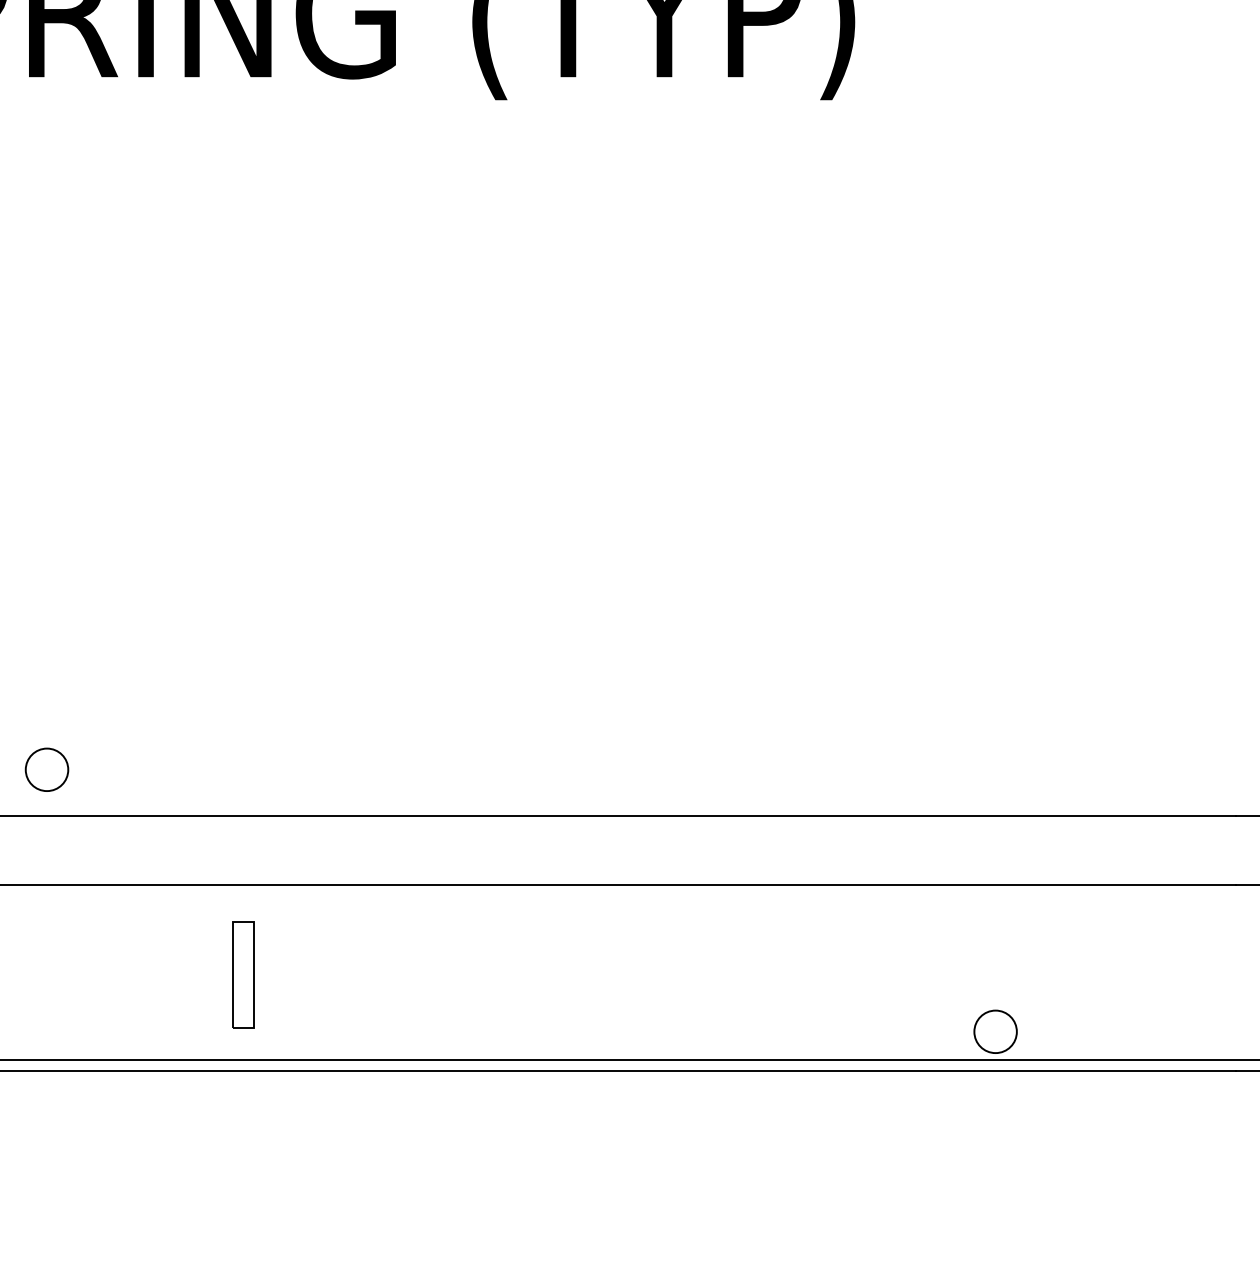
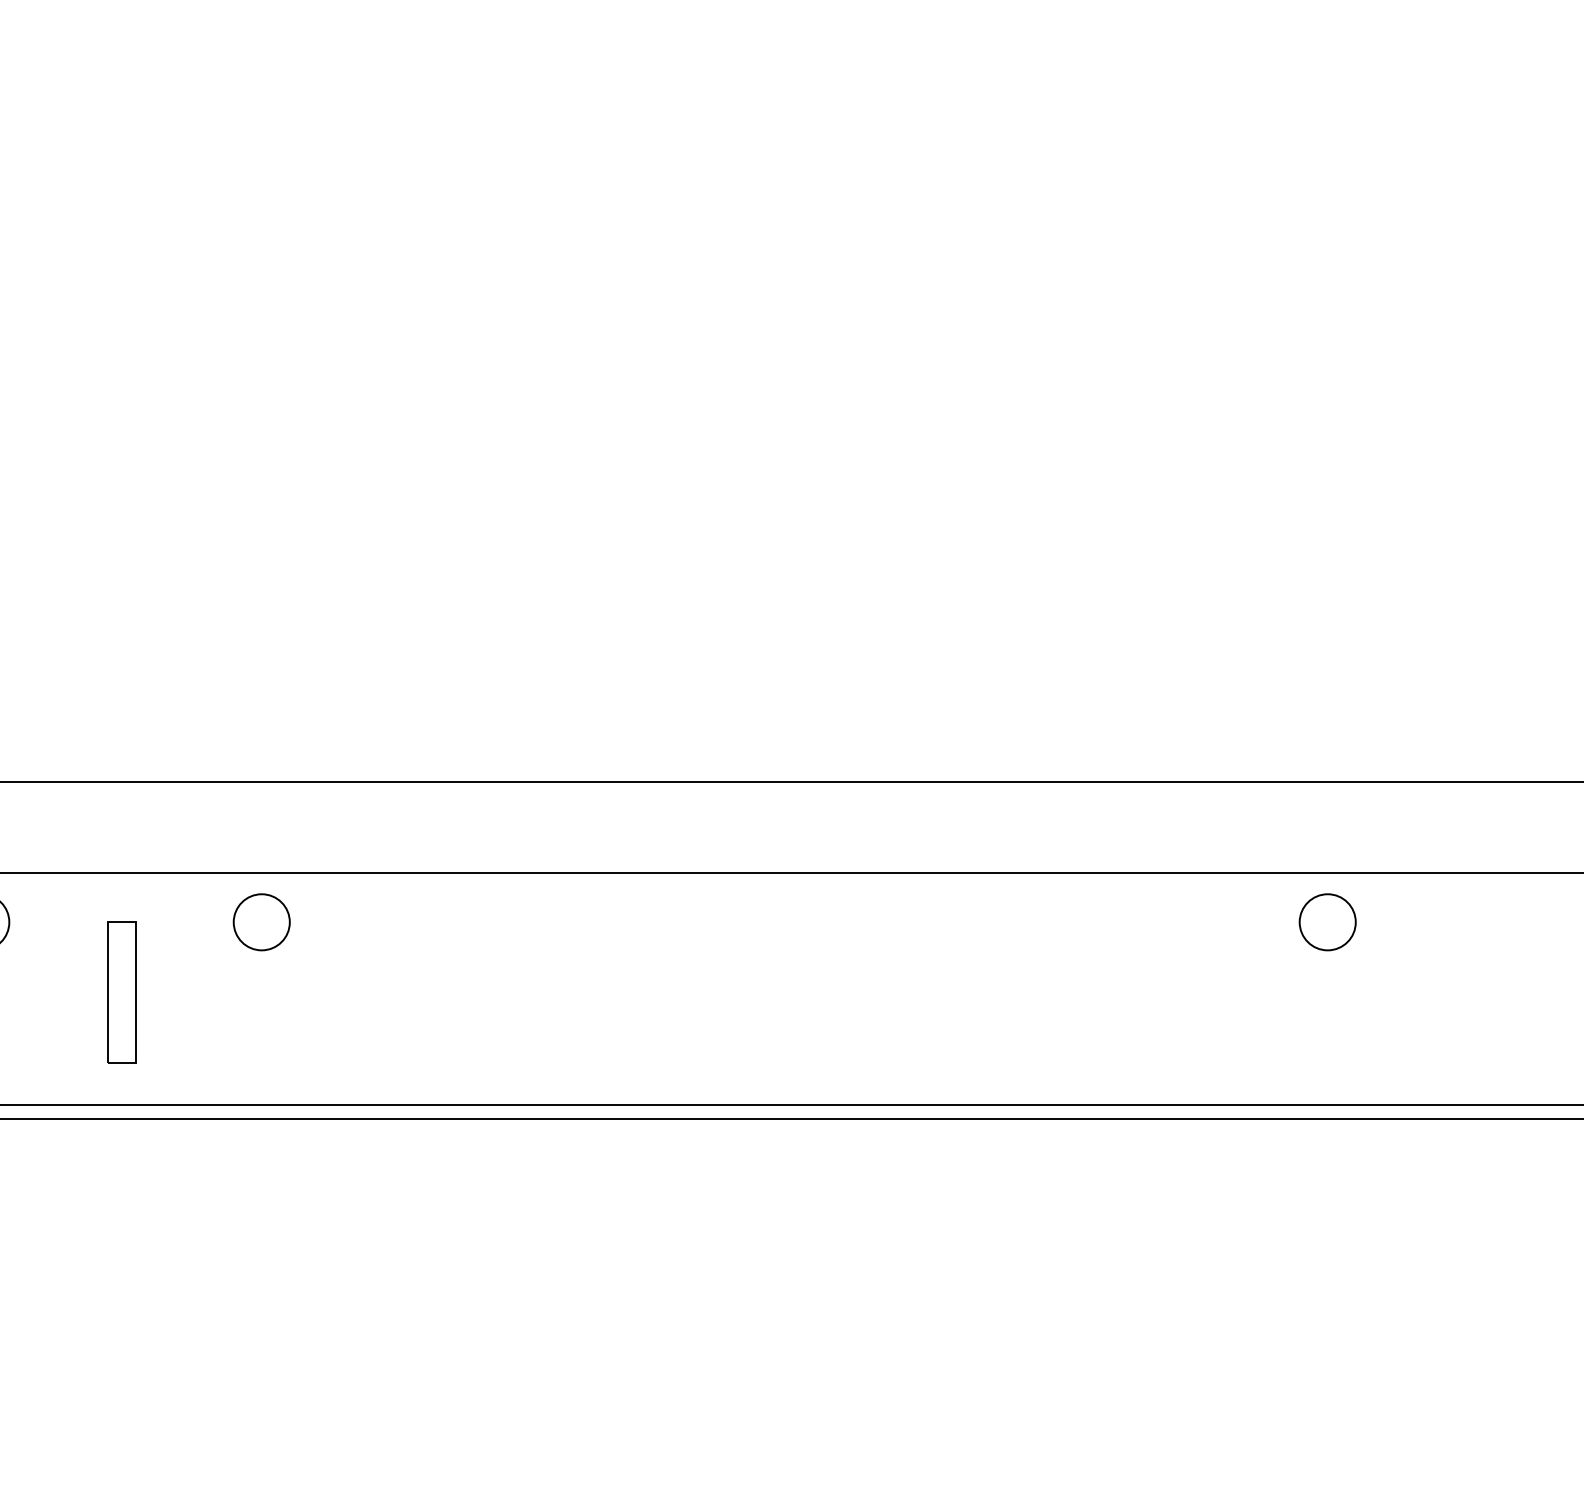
circle: (46, 769) -> (261, 921), moved
part: (243, 974) -> (121, 991), moved
circle: (995, 1031) -> (1327, 921), moved

